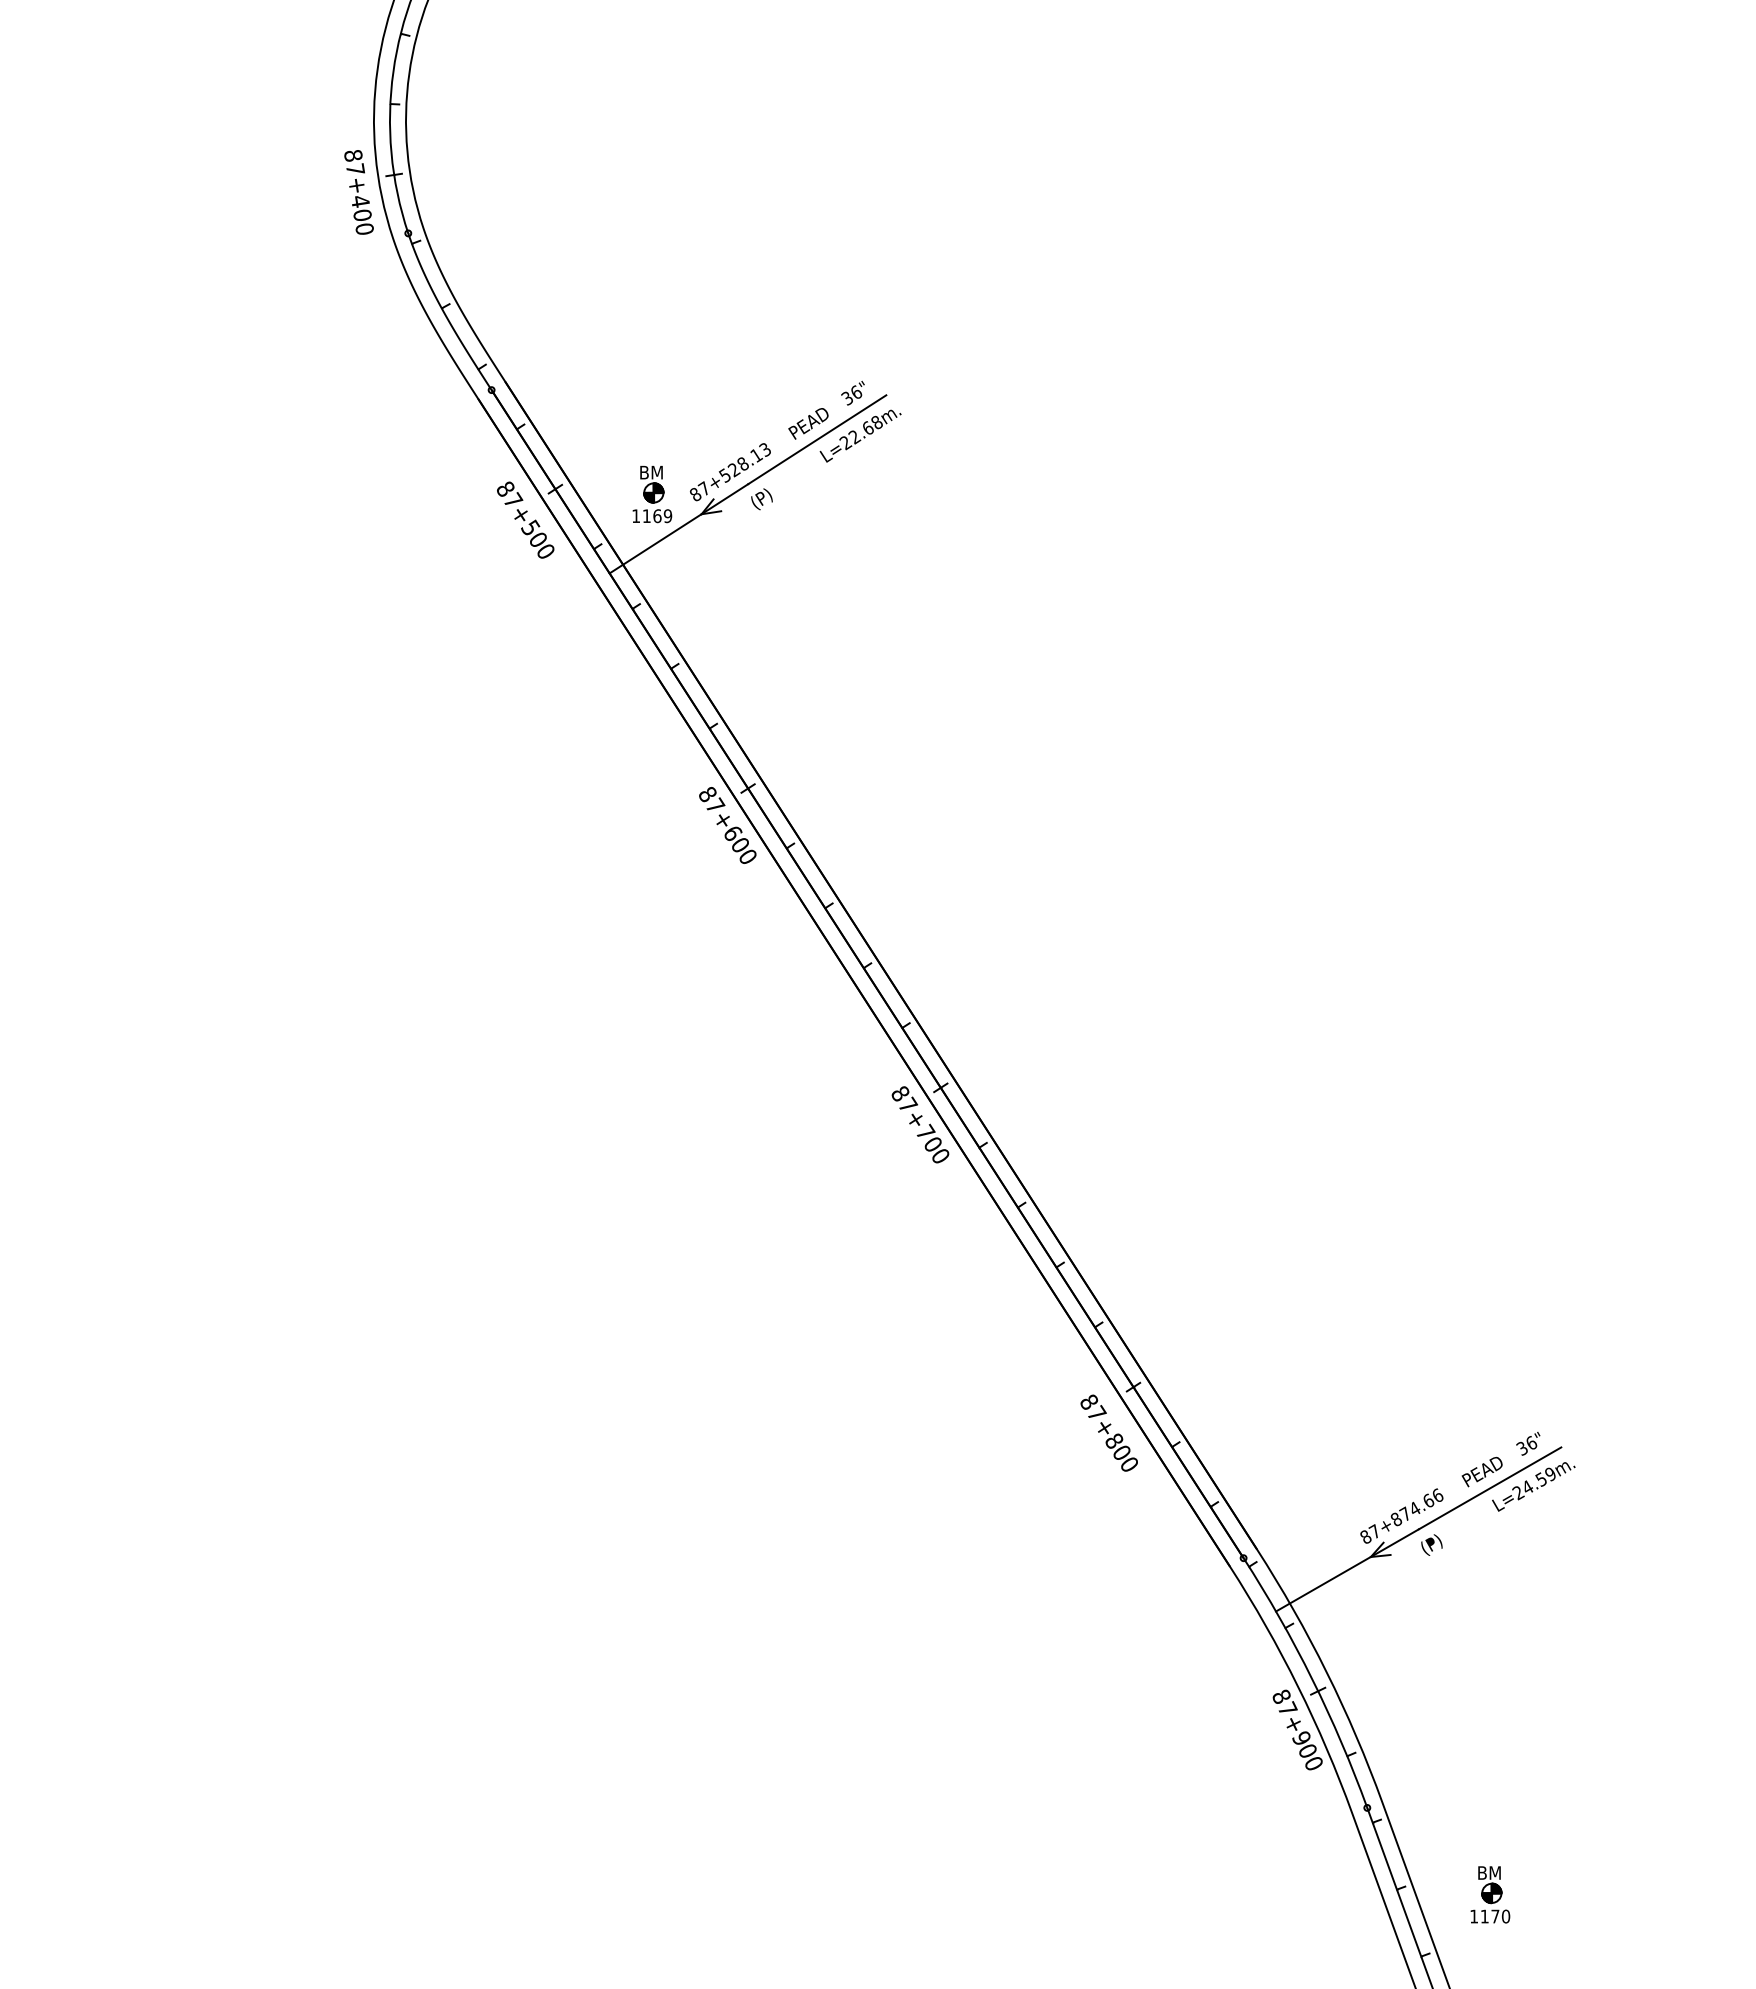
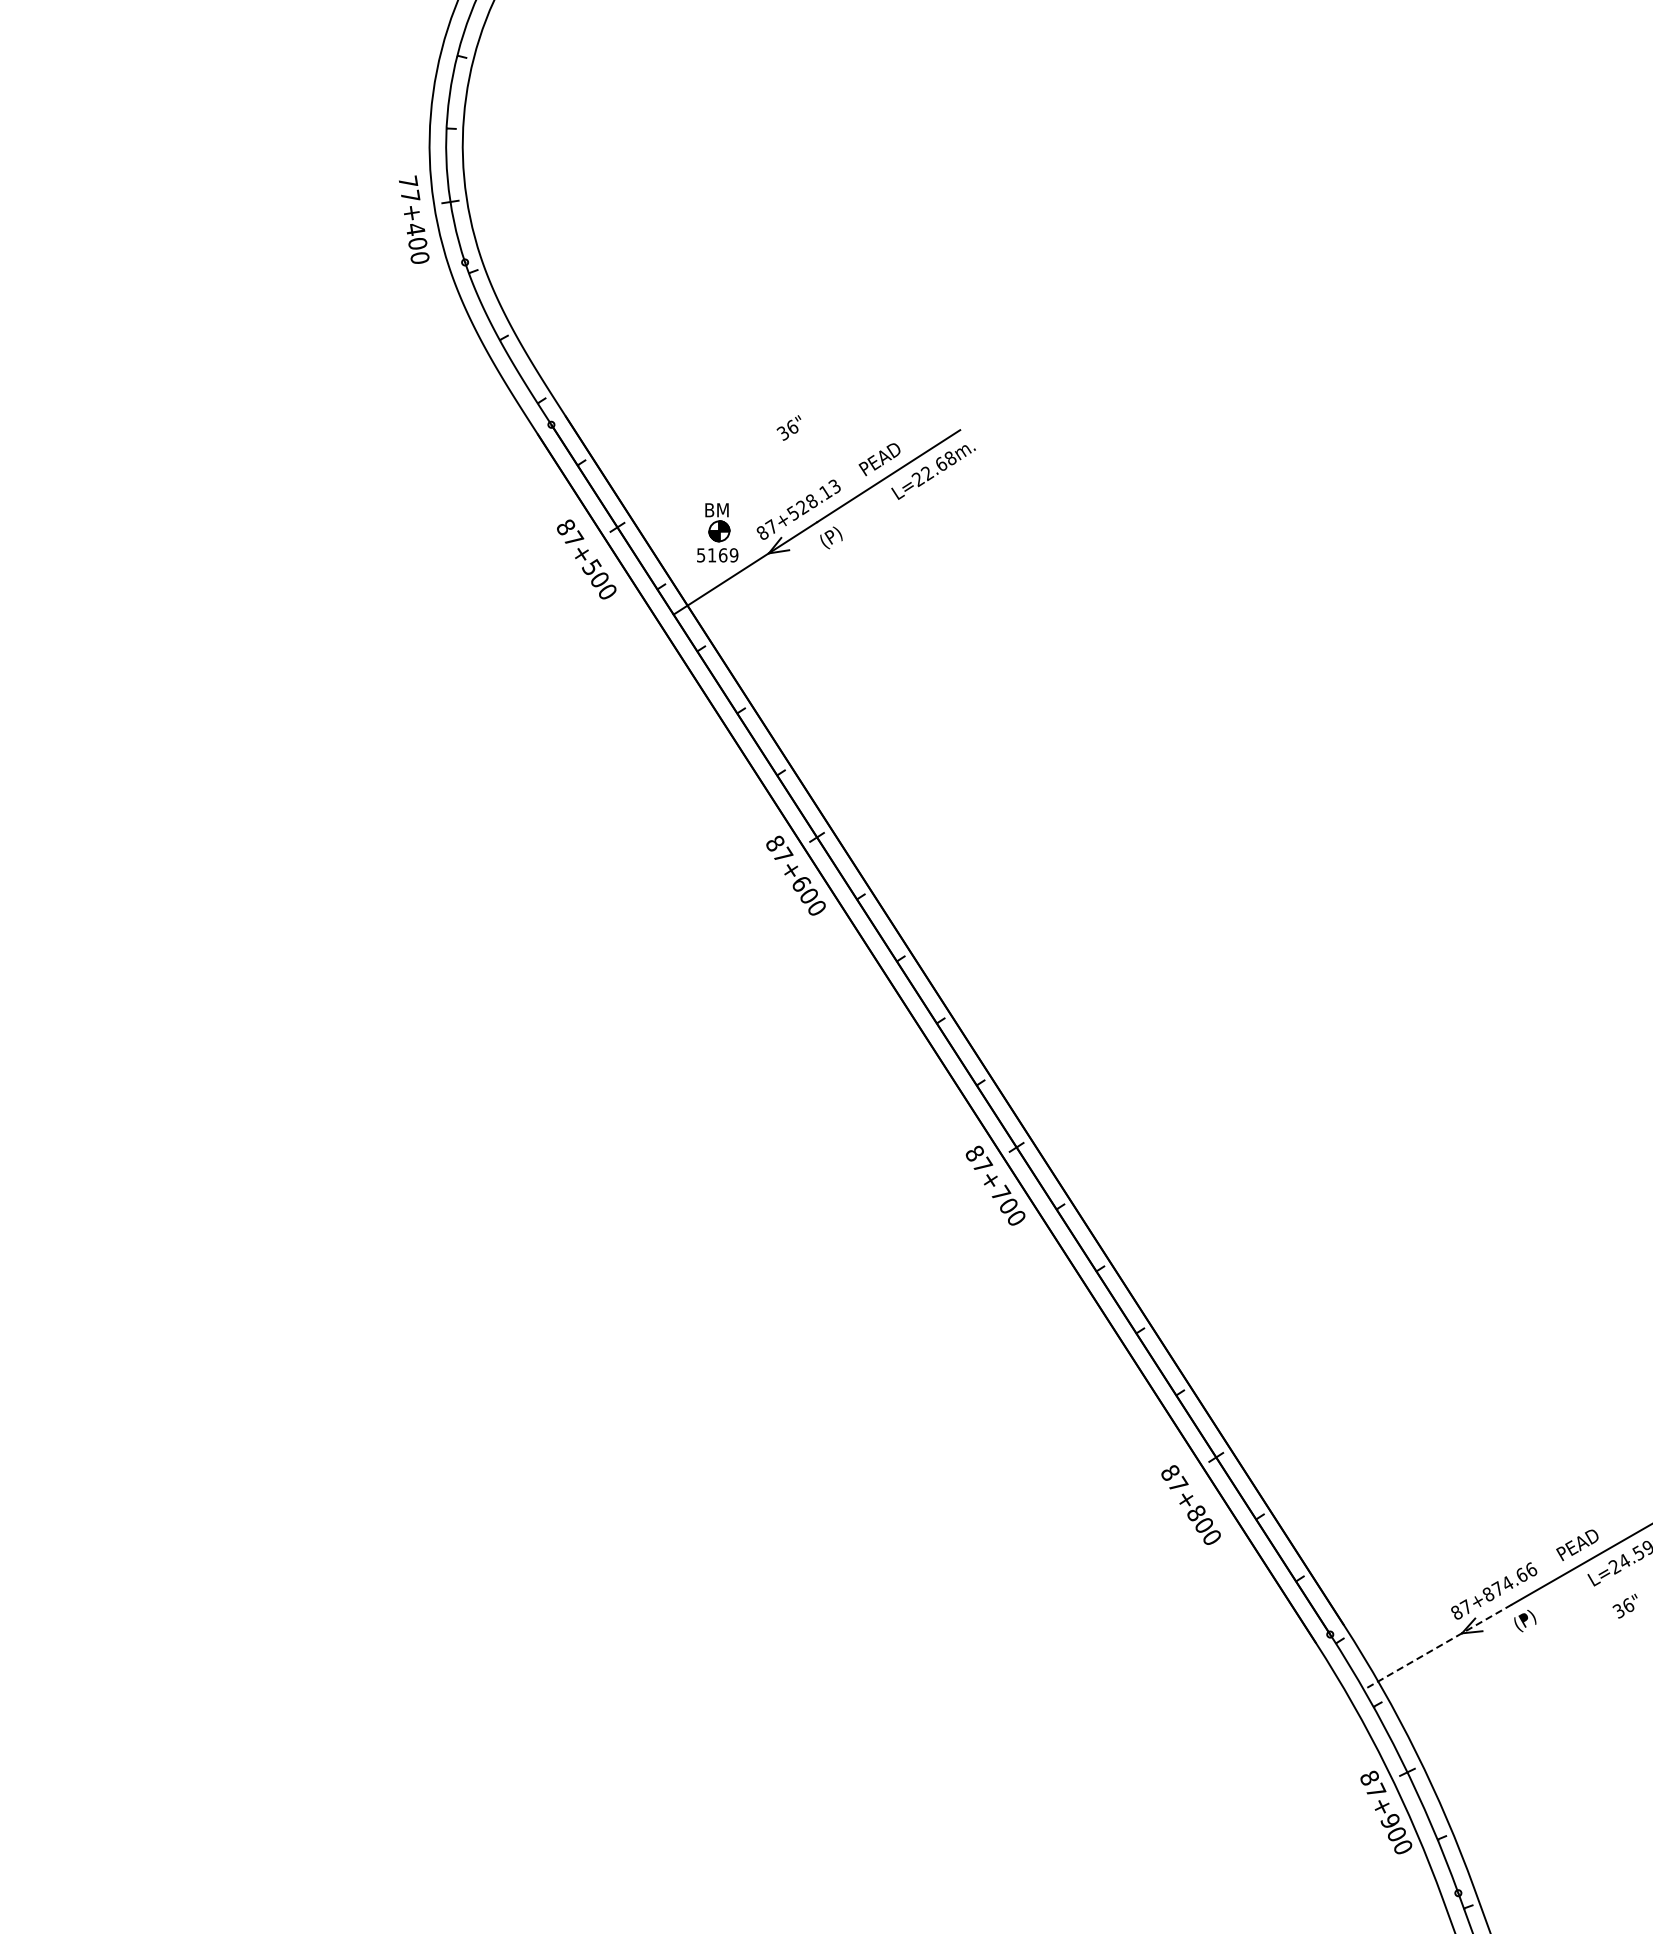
text: (353, 155) -> (408, 181), 87+400 -> 77+400
text: (852, 392) -> (788, 427), moved
text: (635, 516) -> (700, 555), 1169 -> 5169
text: (1528, 1443) -> (1625, 1605), moved
line: (1347, 1570) -> (1437, 1647), solid -> dashed

